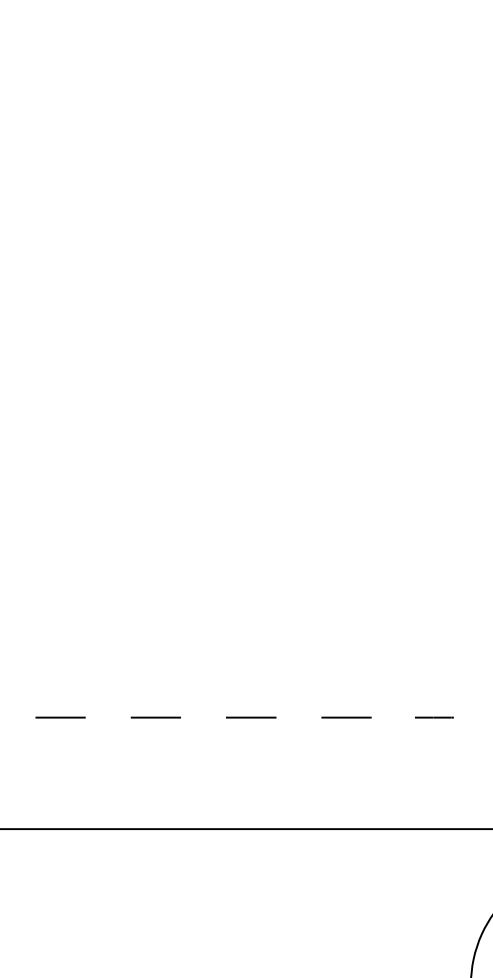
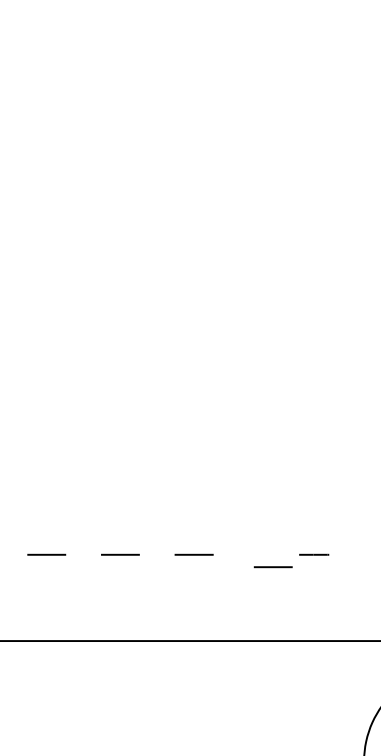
line: (346, 717) -> (273, 567), moved
line: (434, 717) -> (314, 554), moved

